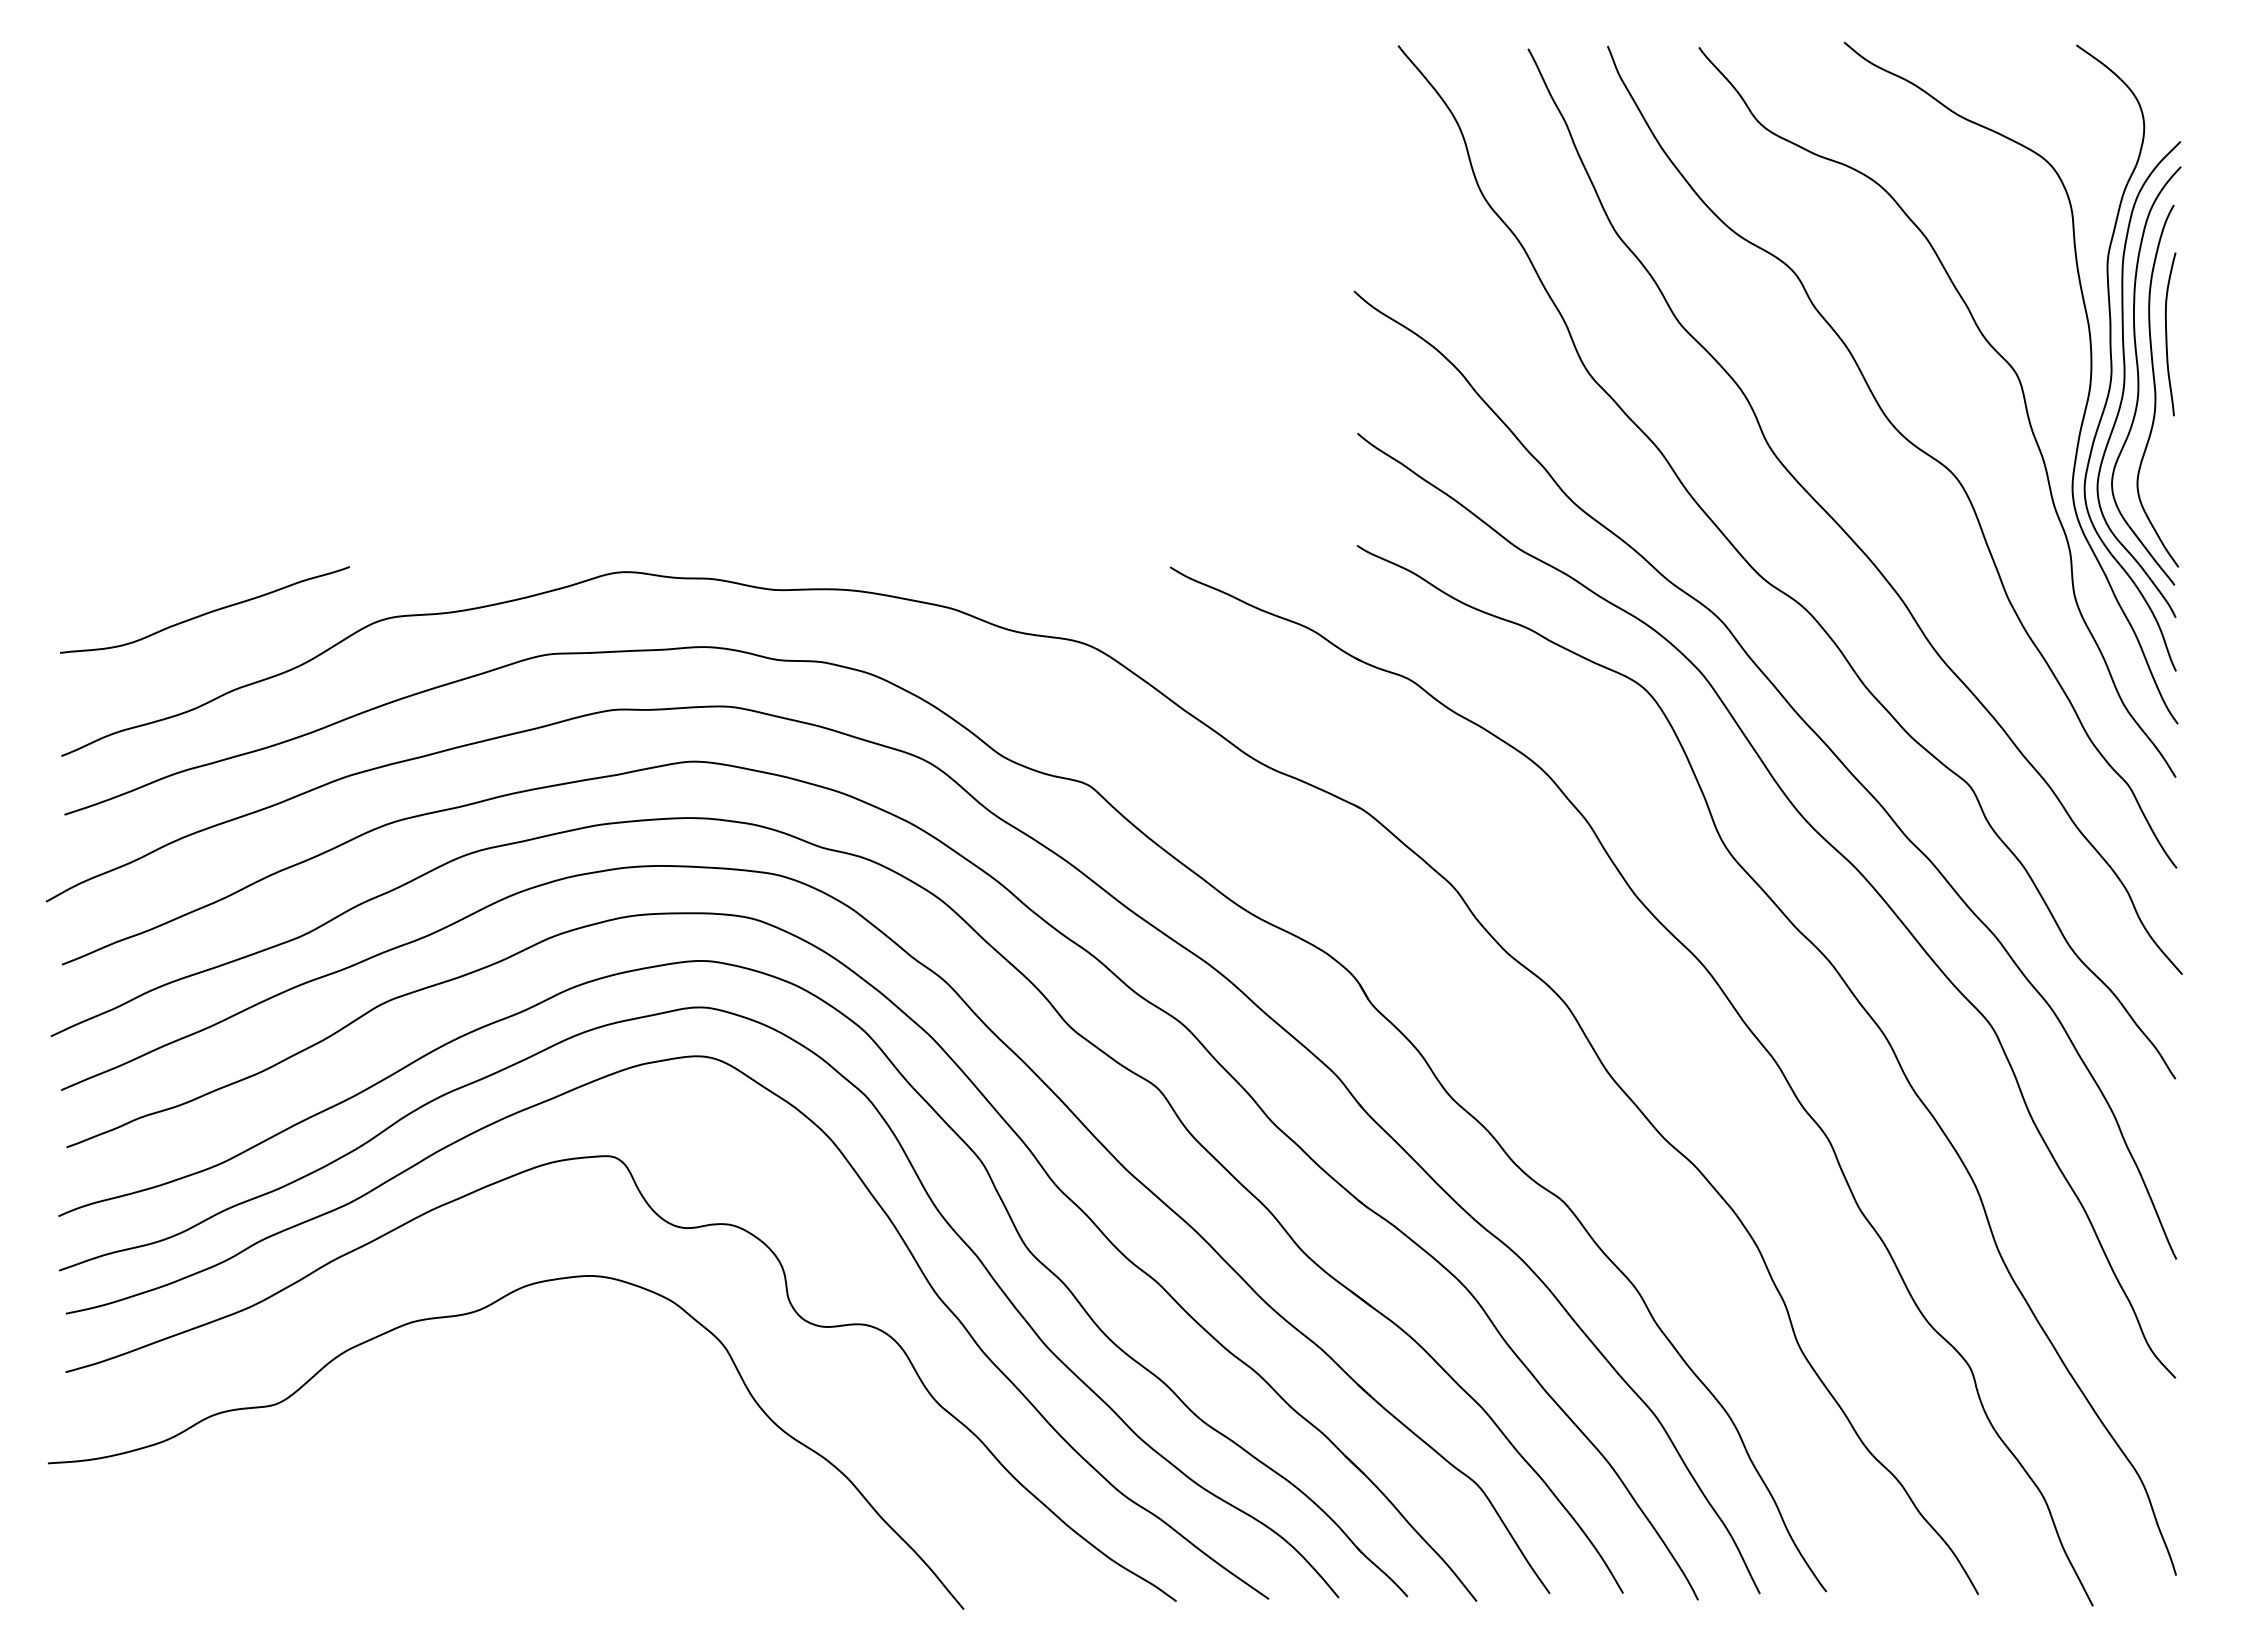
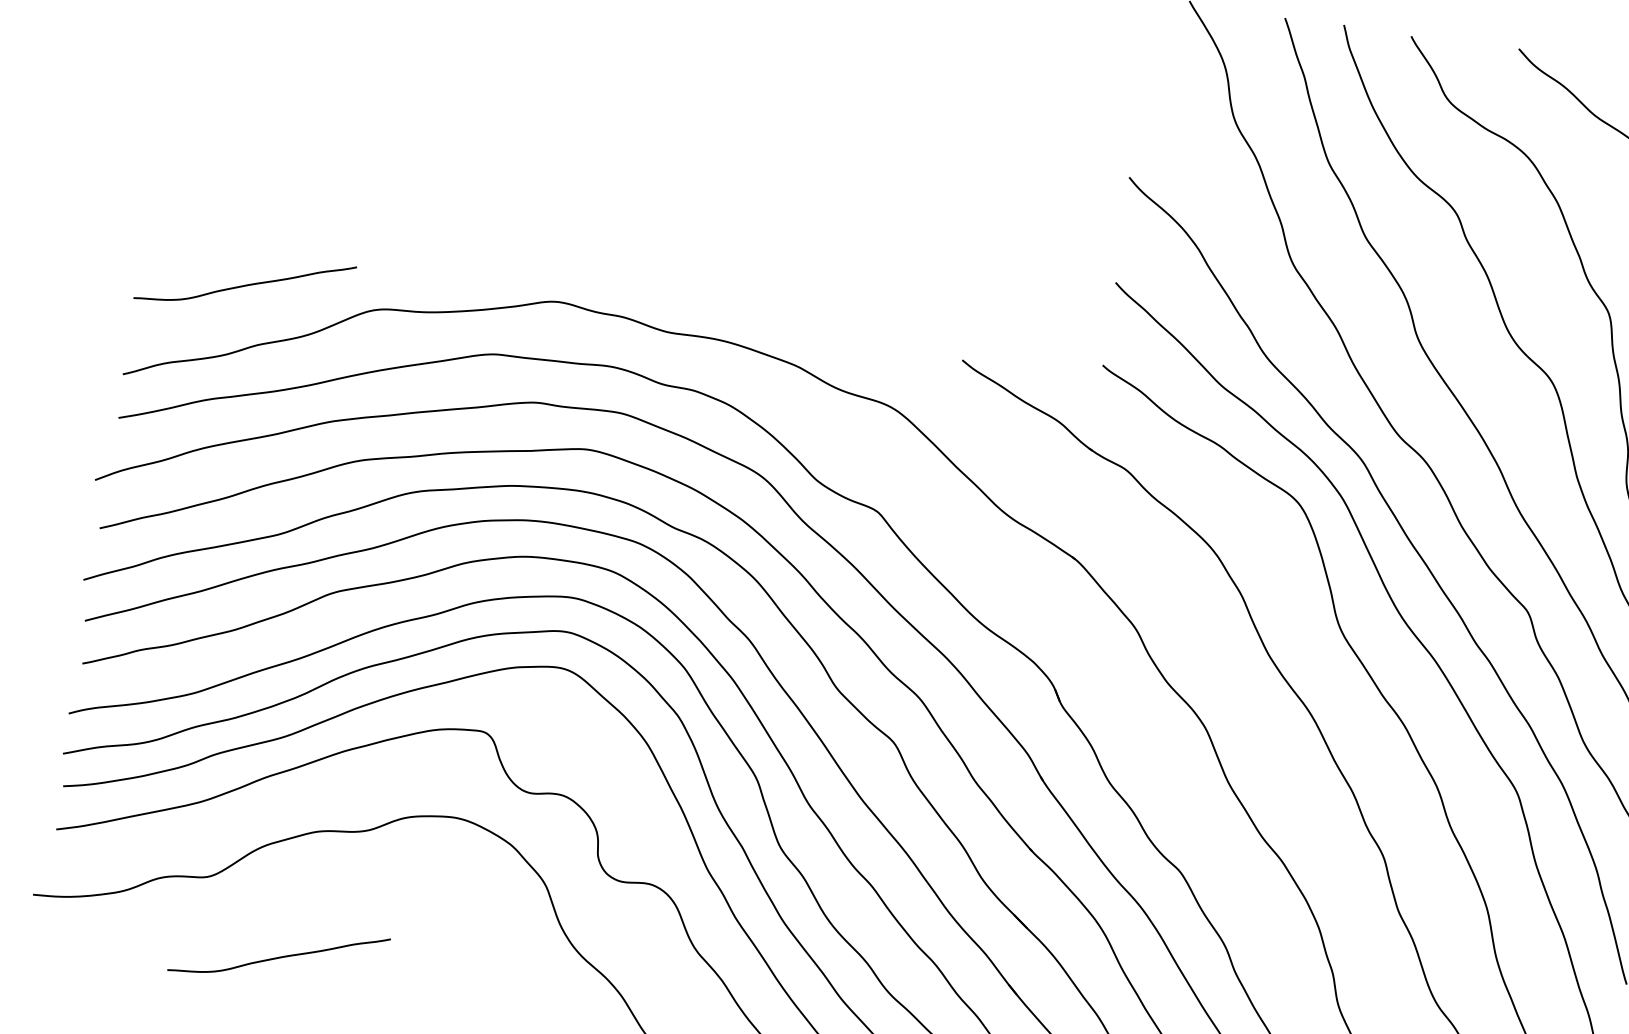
curve: (387, 1495) -> (279, 956), added

